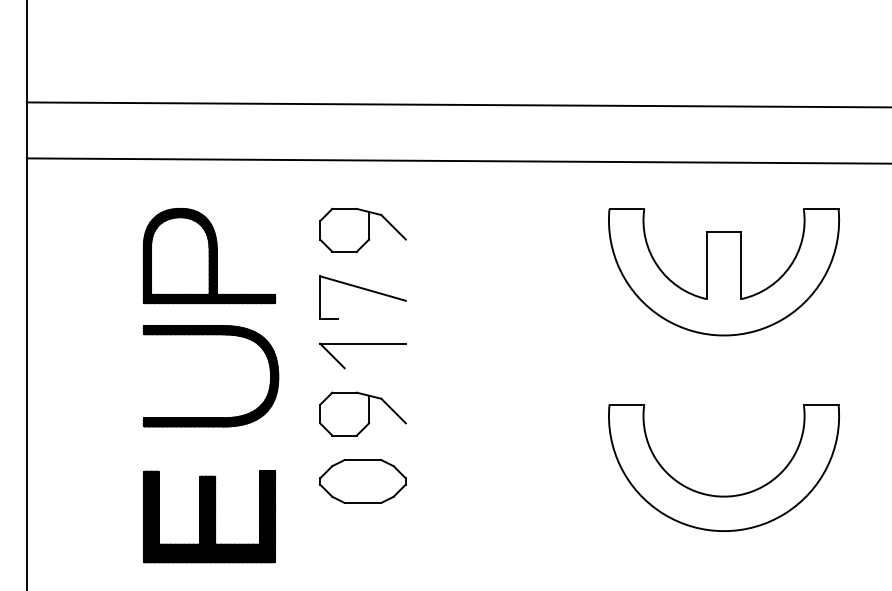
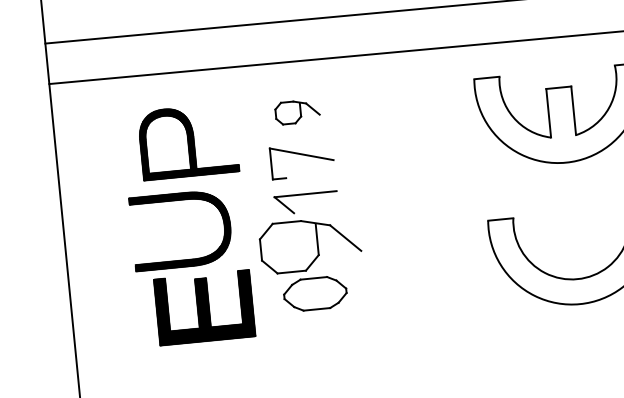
part: (362, 229) -> (297, 111), size x0.7
part: (210, 335) -> (178, 200), moved
part: (362, 413) -> (310, 244), size x1.6
part: (209, 516) -> (204, 307), moved

